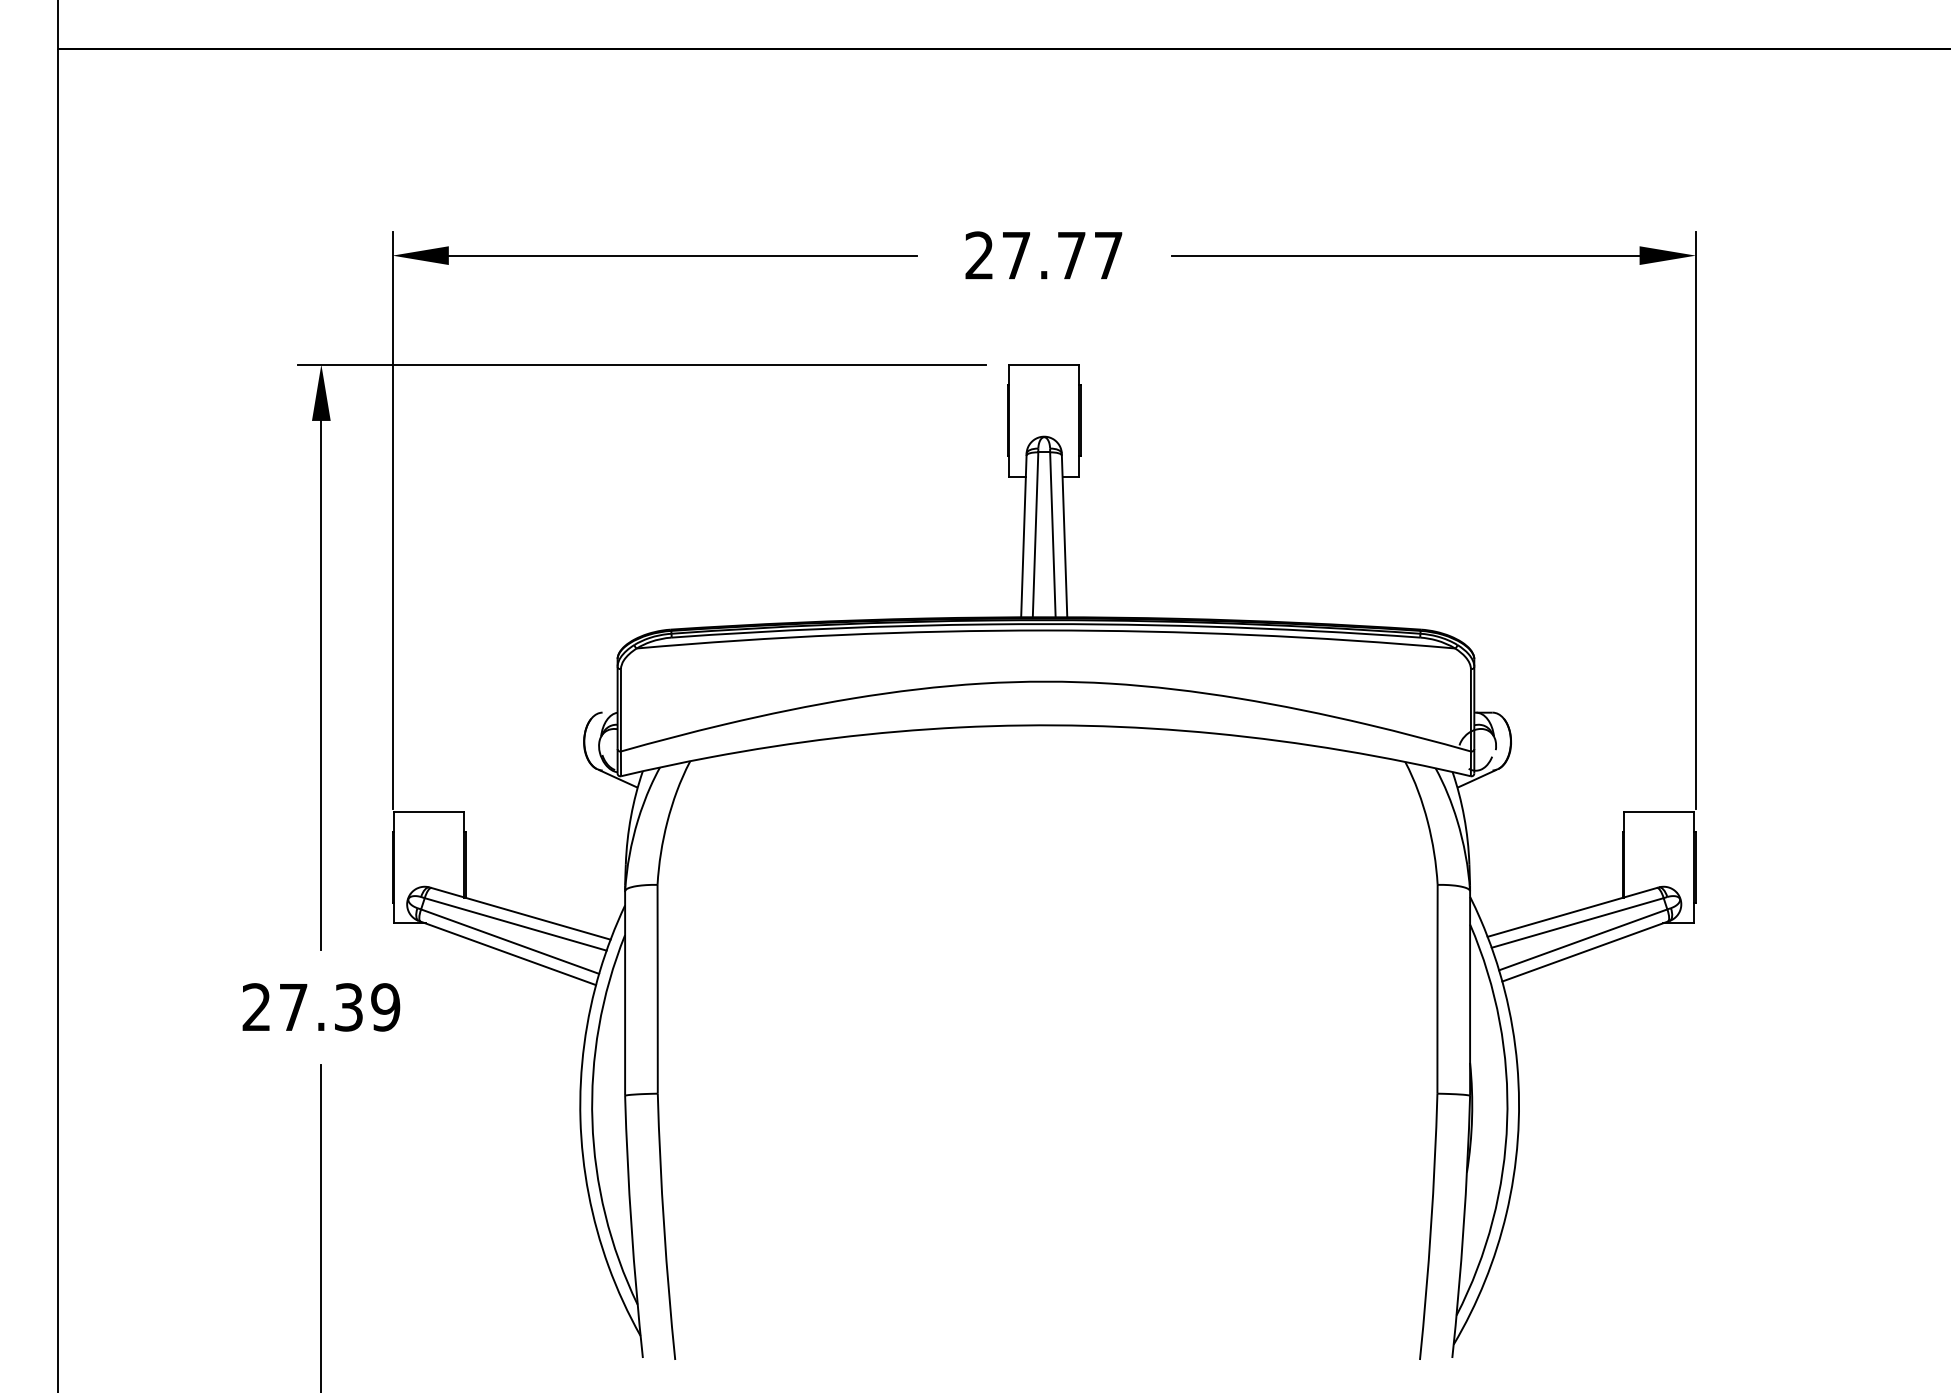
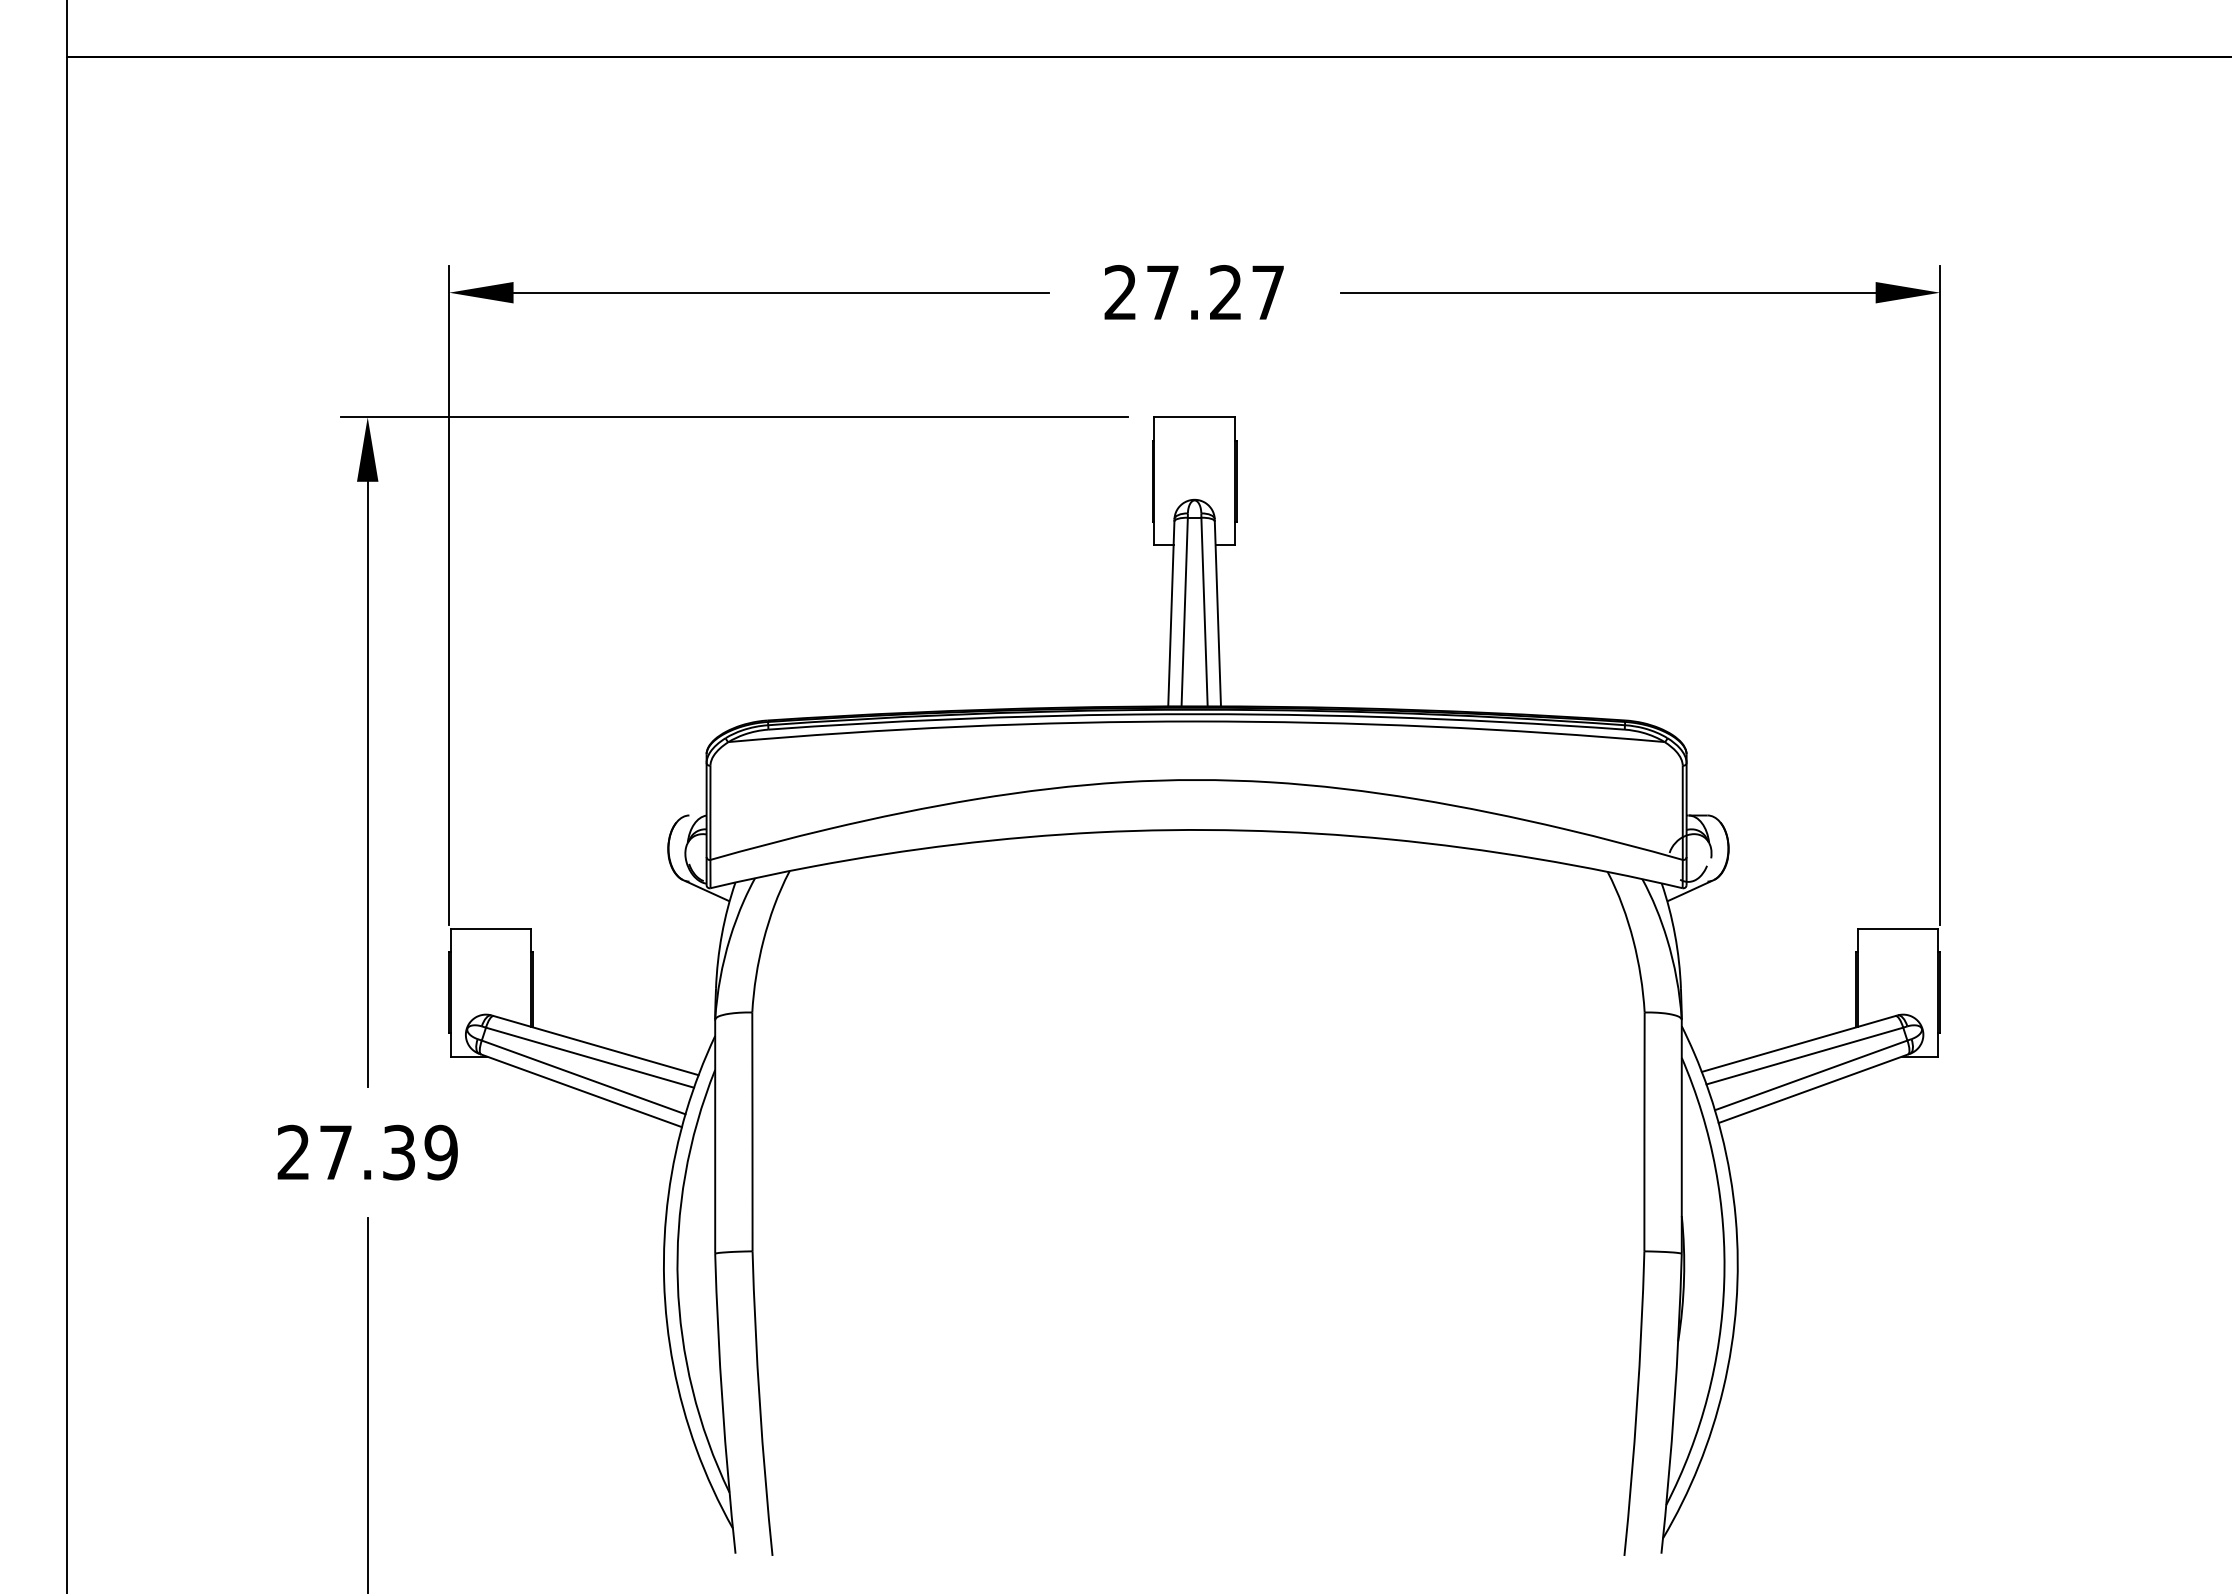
text: (1071, 255) -> (1225, 292), 27.77 -> 27.27

